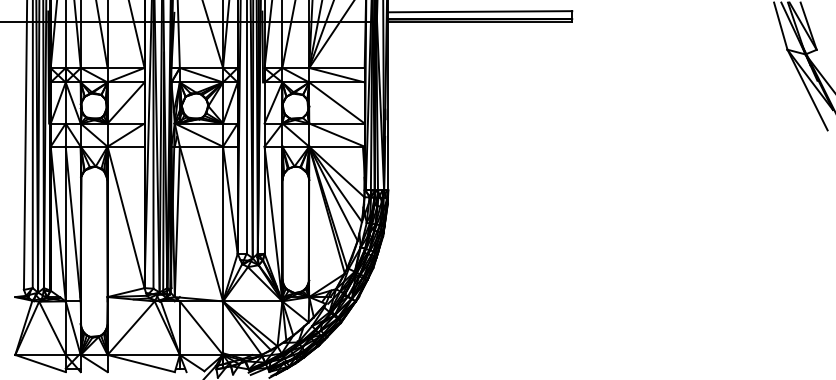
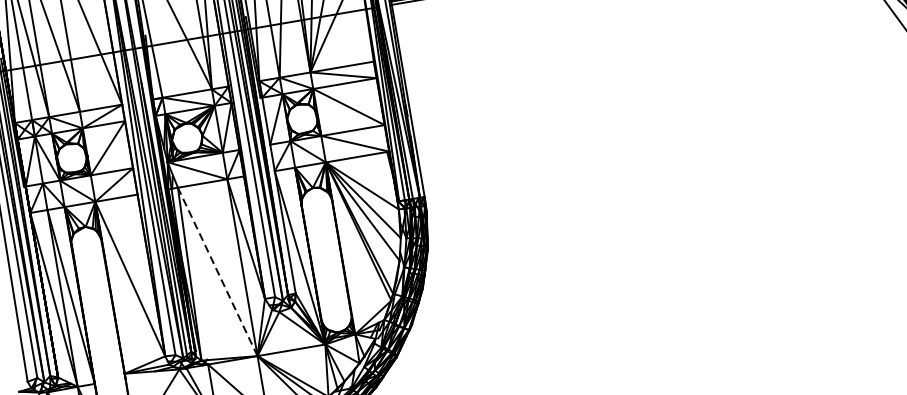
line: (201, 223) -> (217, 271), solid -> dashed

